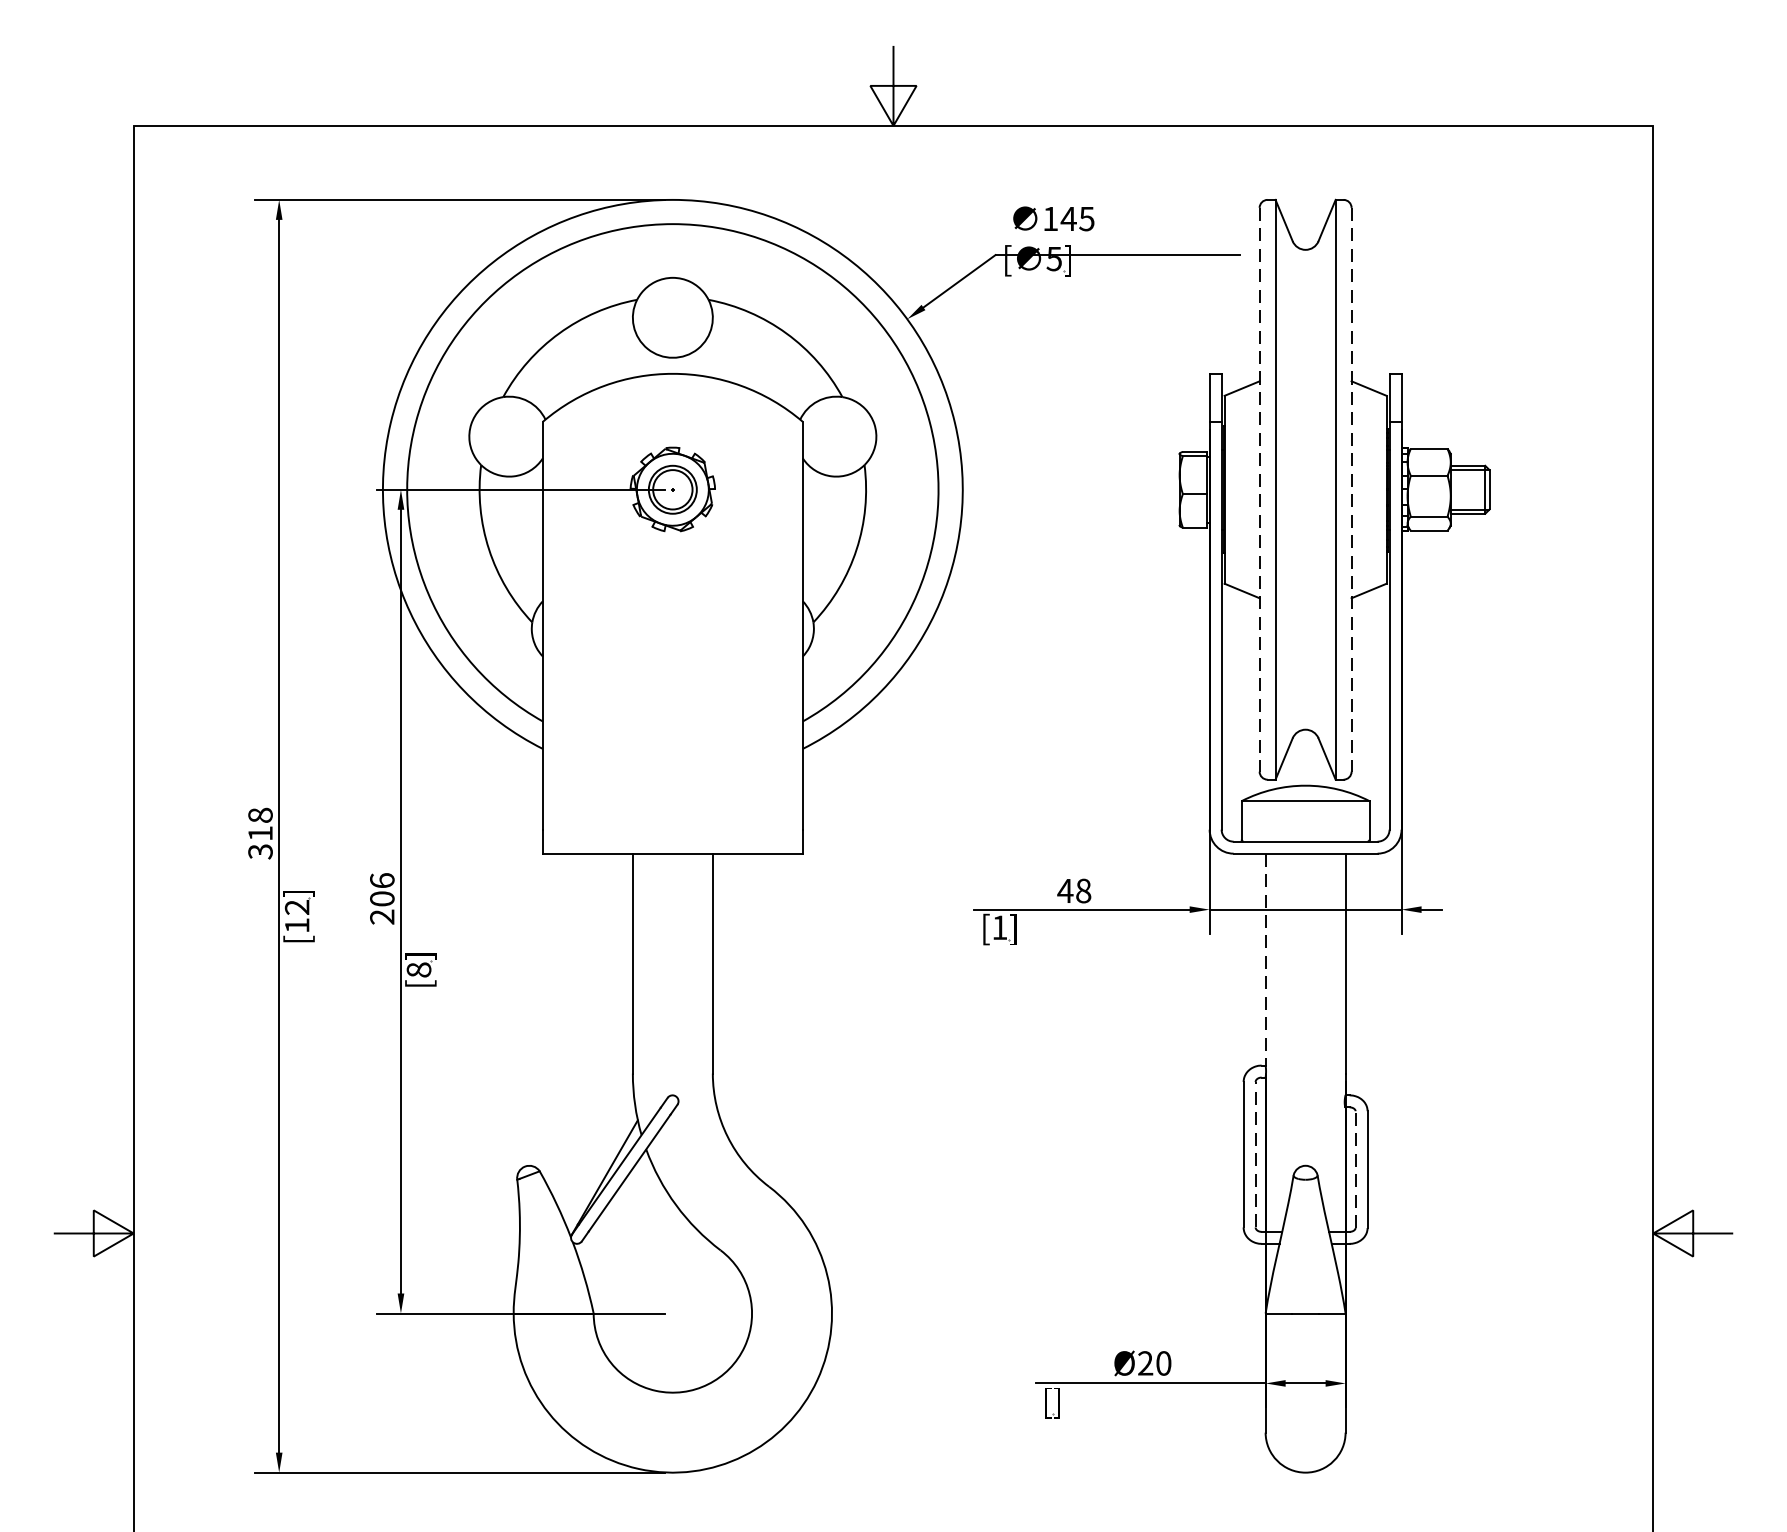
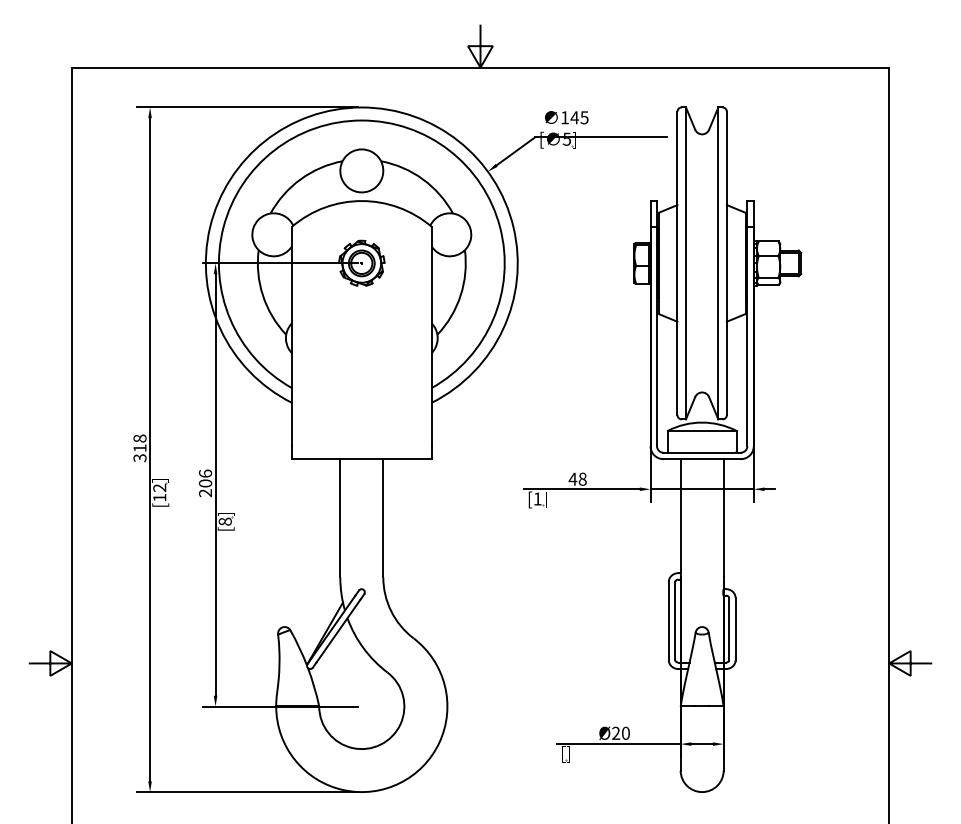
line: (1259, 489) -> (677, 263), dashed -> solid
line: (1350, 489) -> (726, 263), dashed -> solid
line: (1265, 960) -> (680, 516), dashed -> solid
line: (1256, 1153) -> (675, 620), dashed -> solid
line: (1356, 1168) -> (729, 628), dashed -> solid

